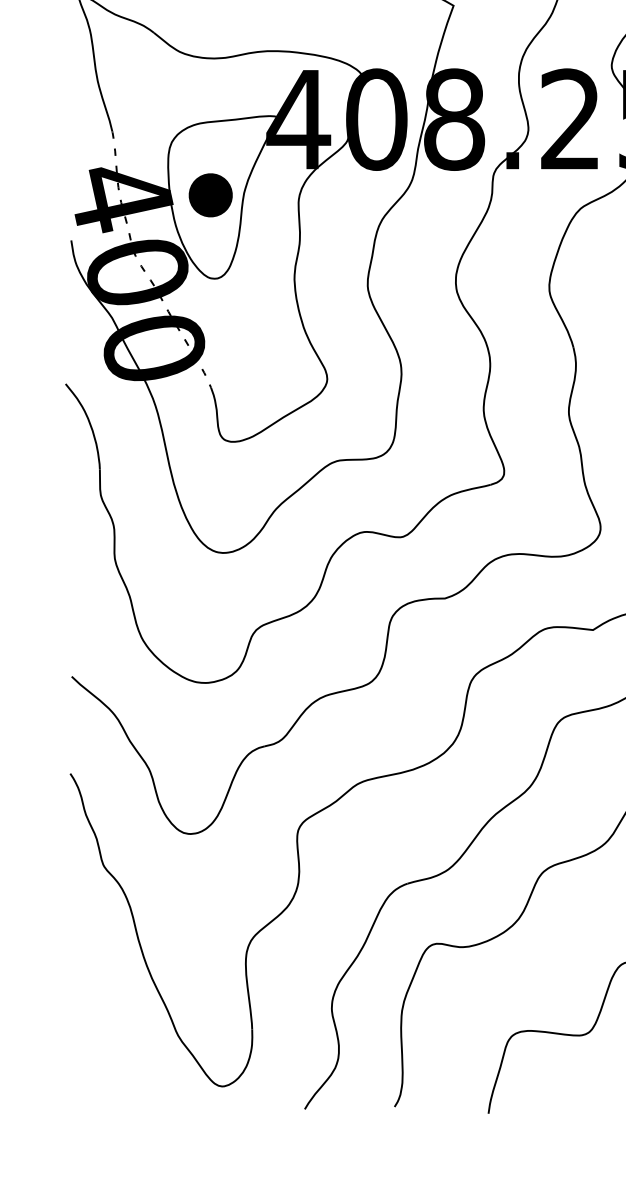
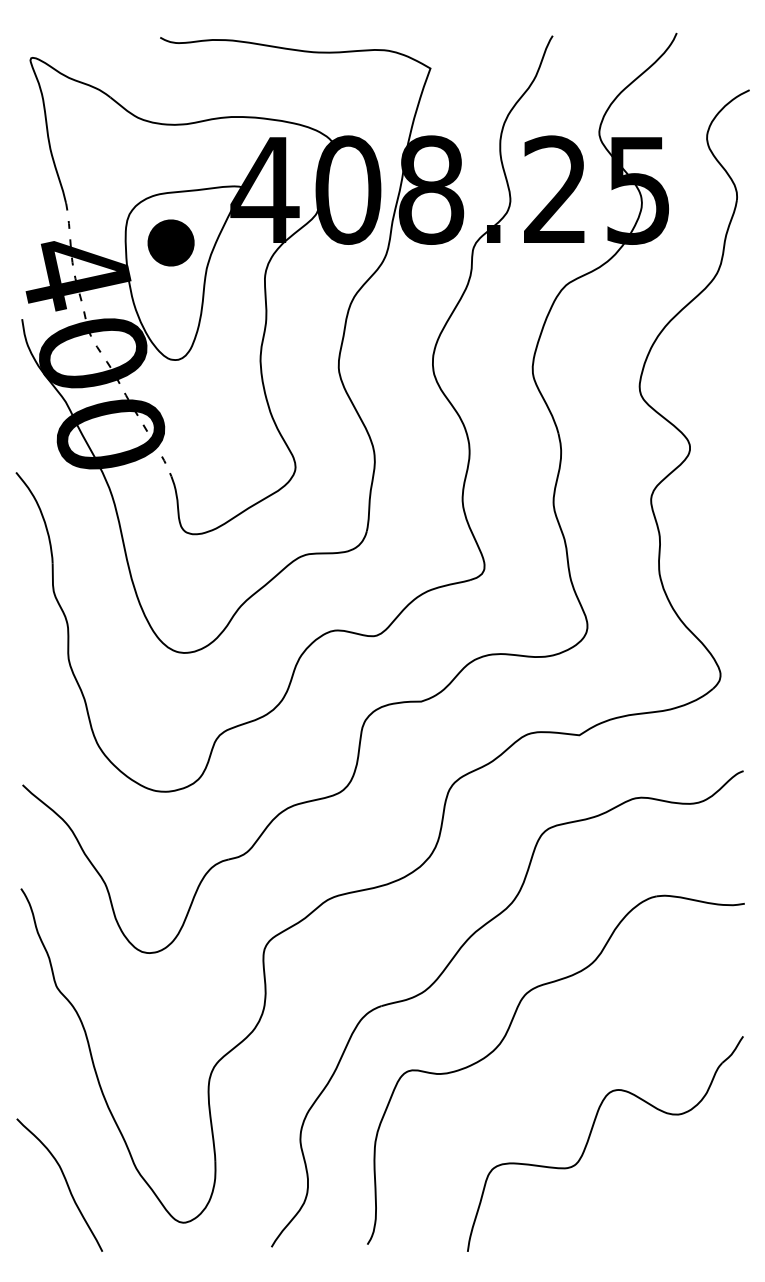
part: (210, 194) -> (170, 242), moved
curve: (111, 1048) -> (65, 1182), added

